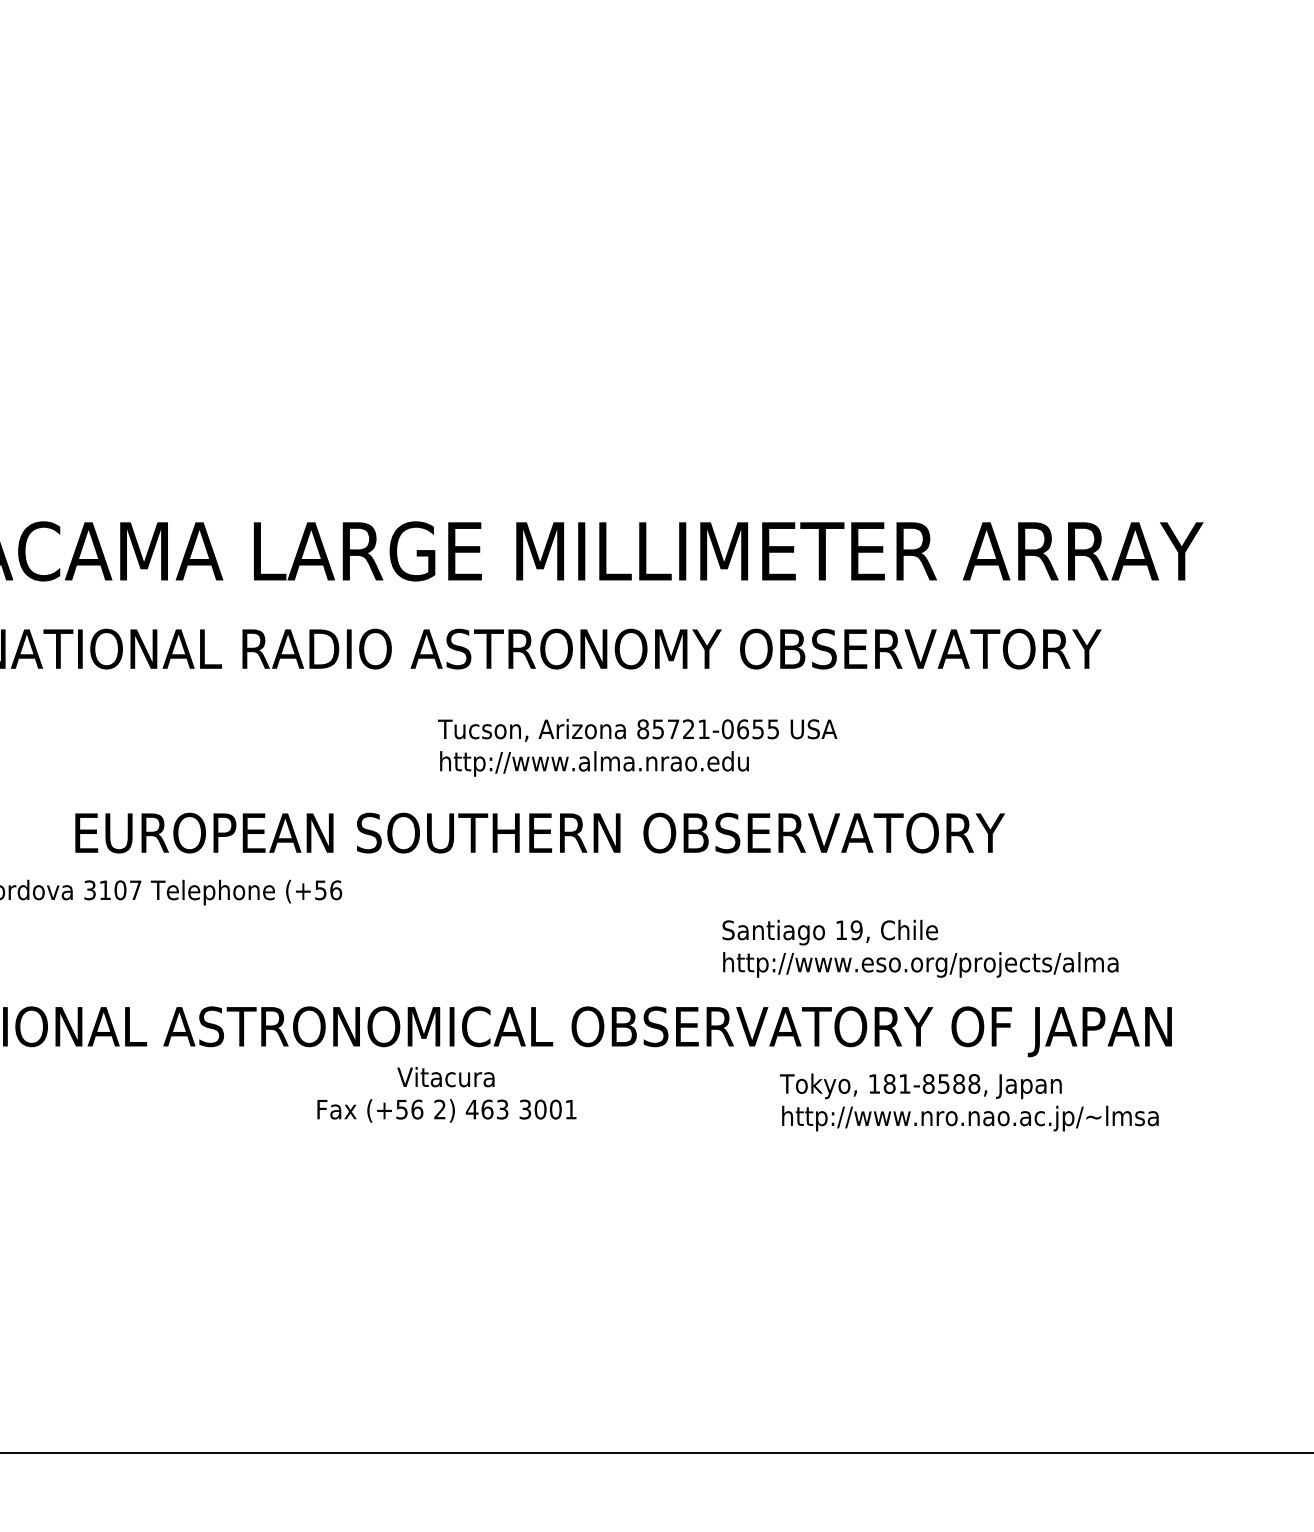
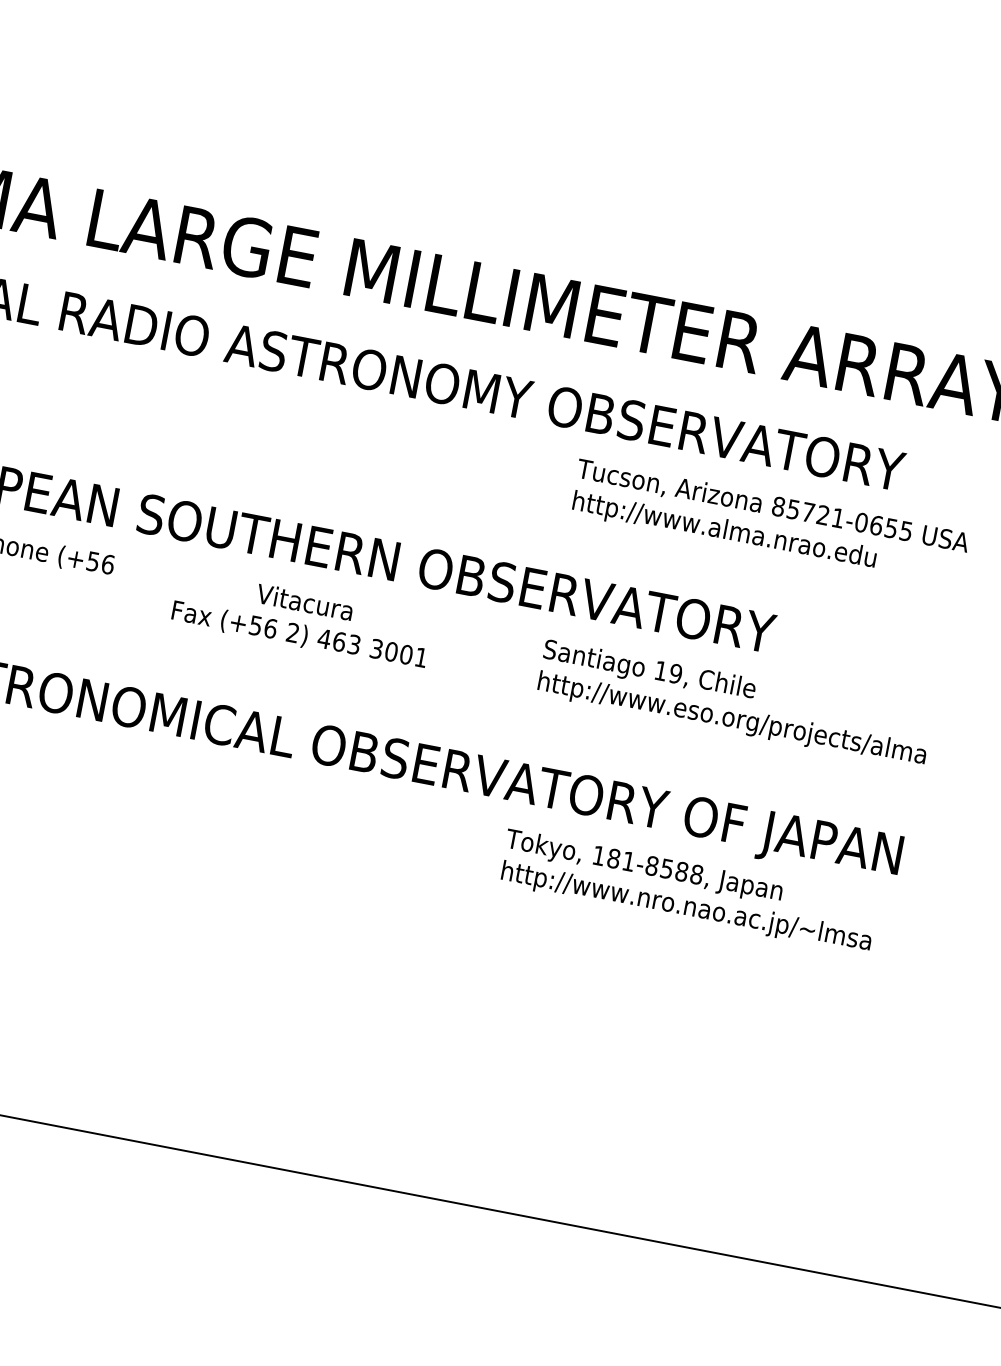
text: (637, 747) -> (769, 523), moved
text: (920, 948) -> (734, 703), moved
text: (446, 1094) -> (302, 619), moved

